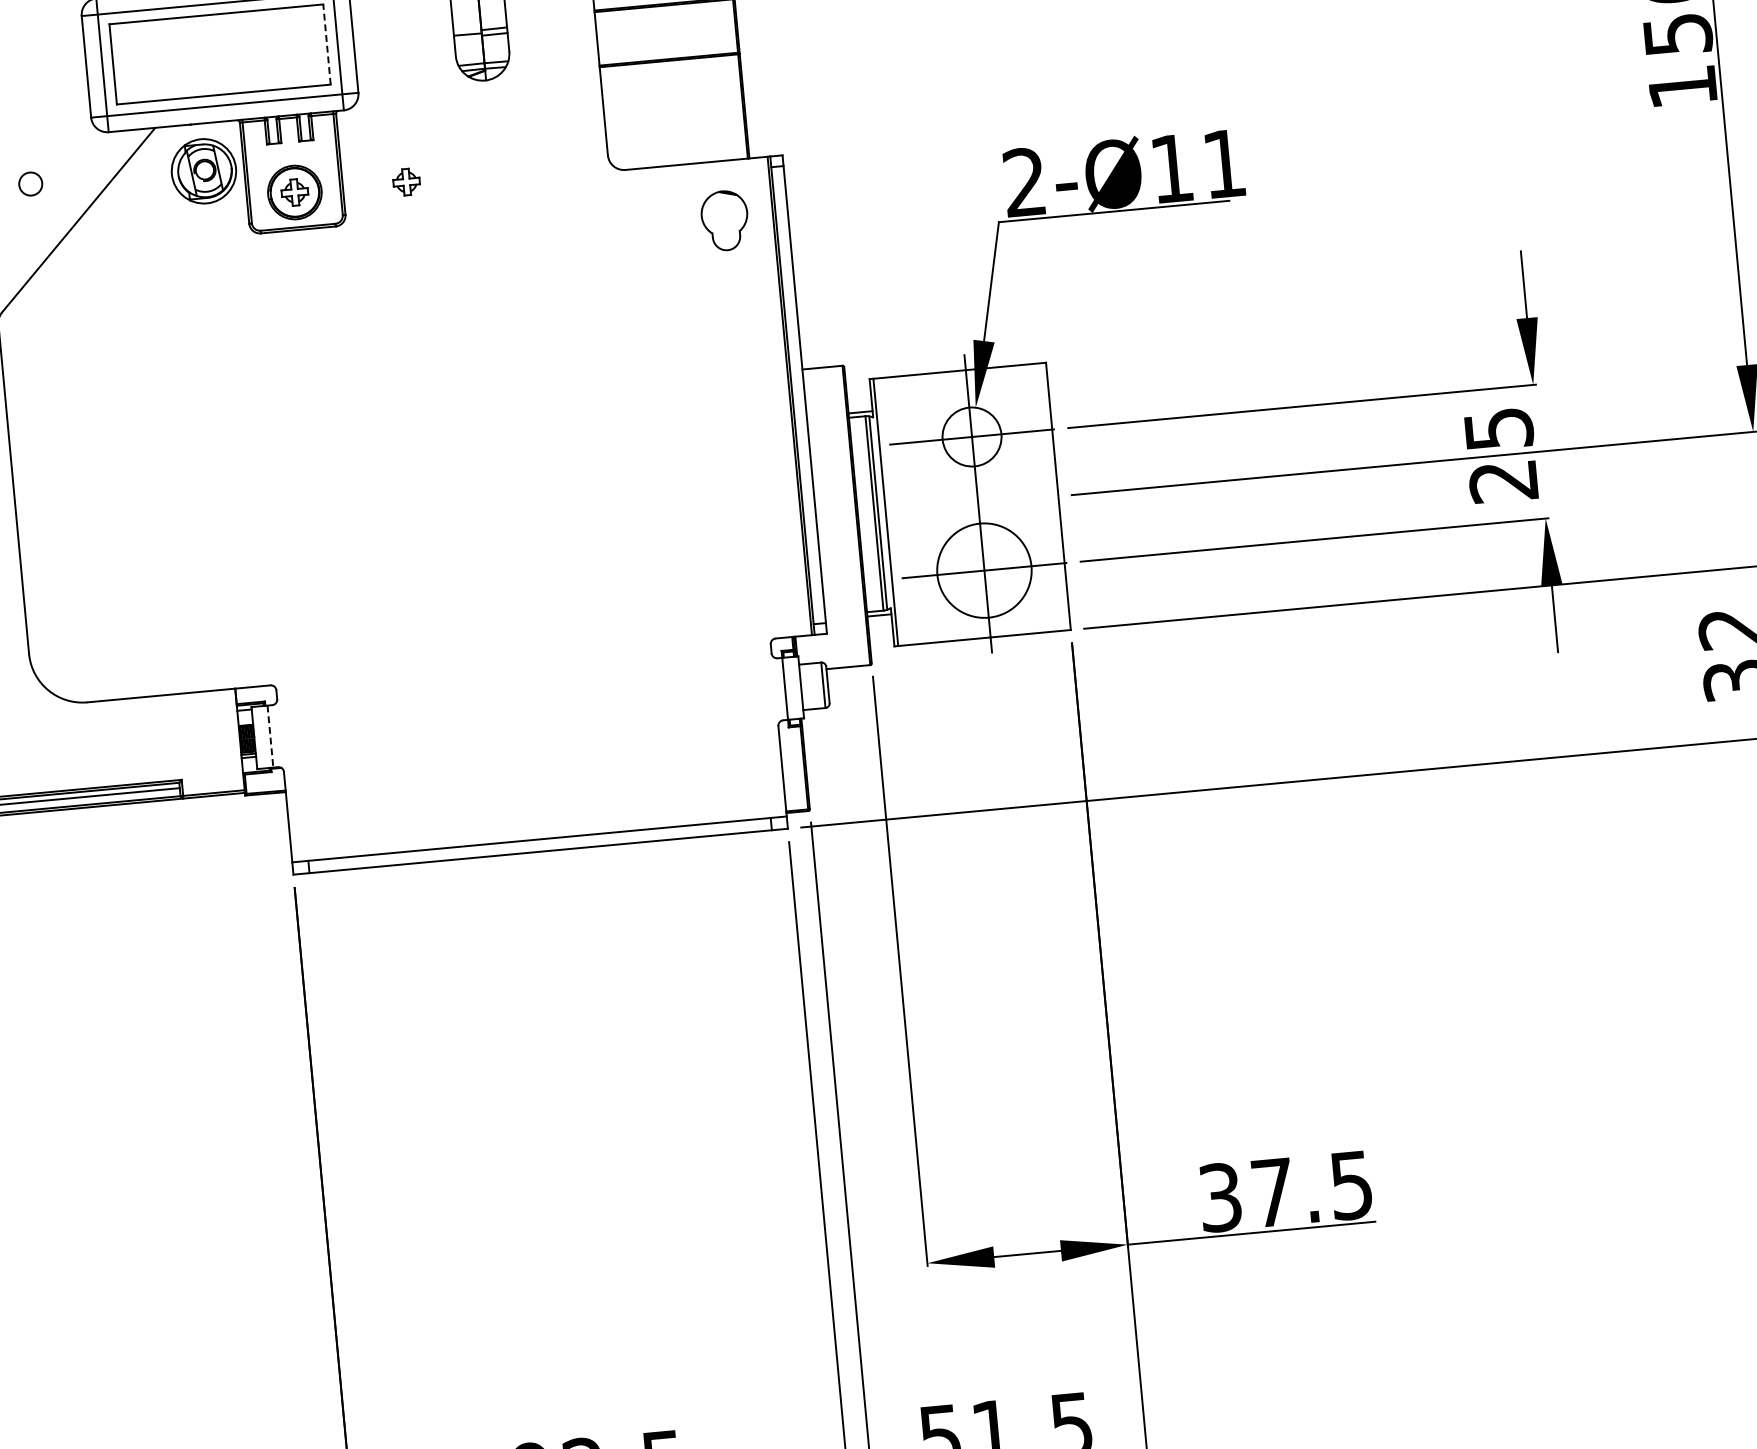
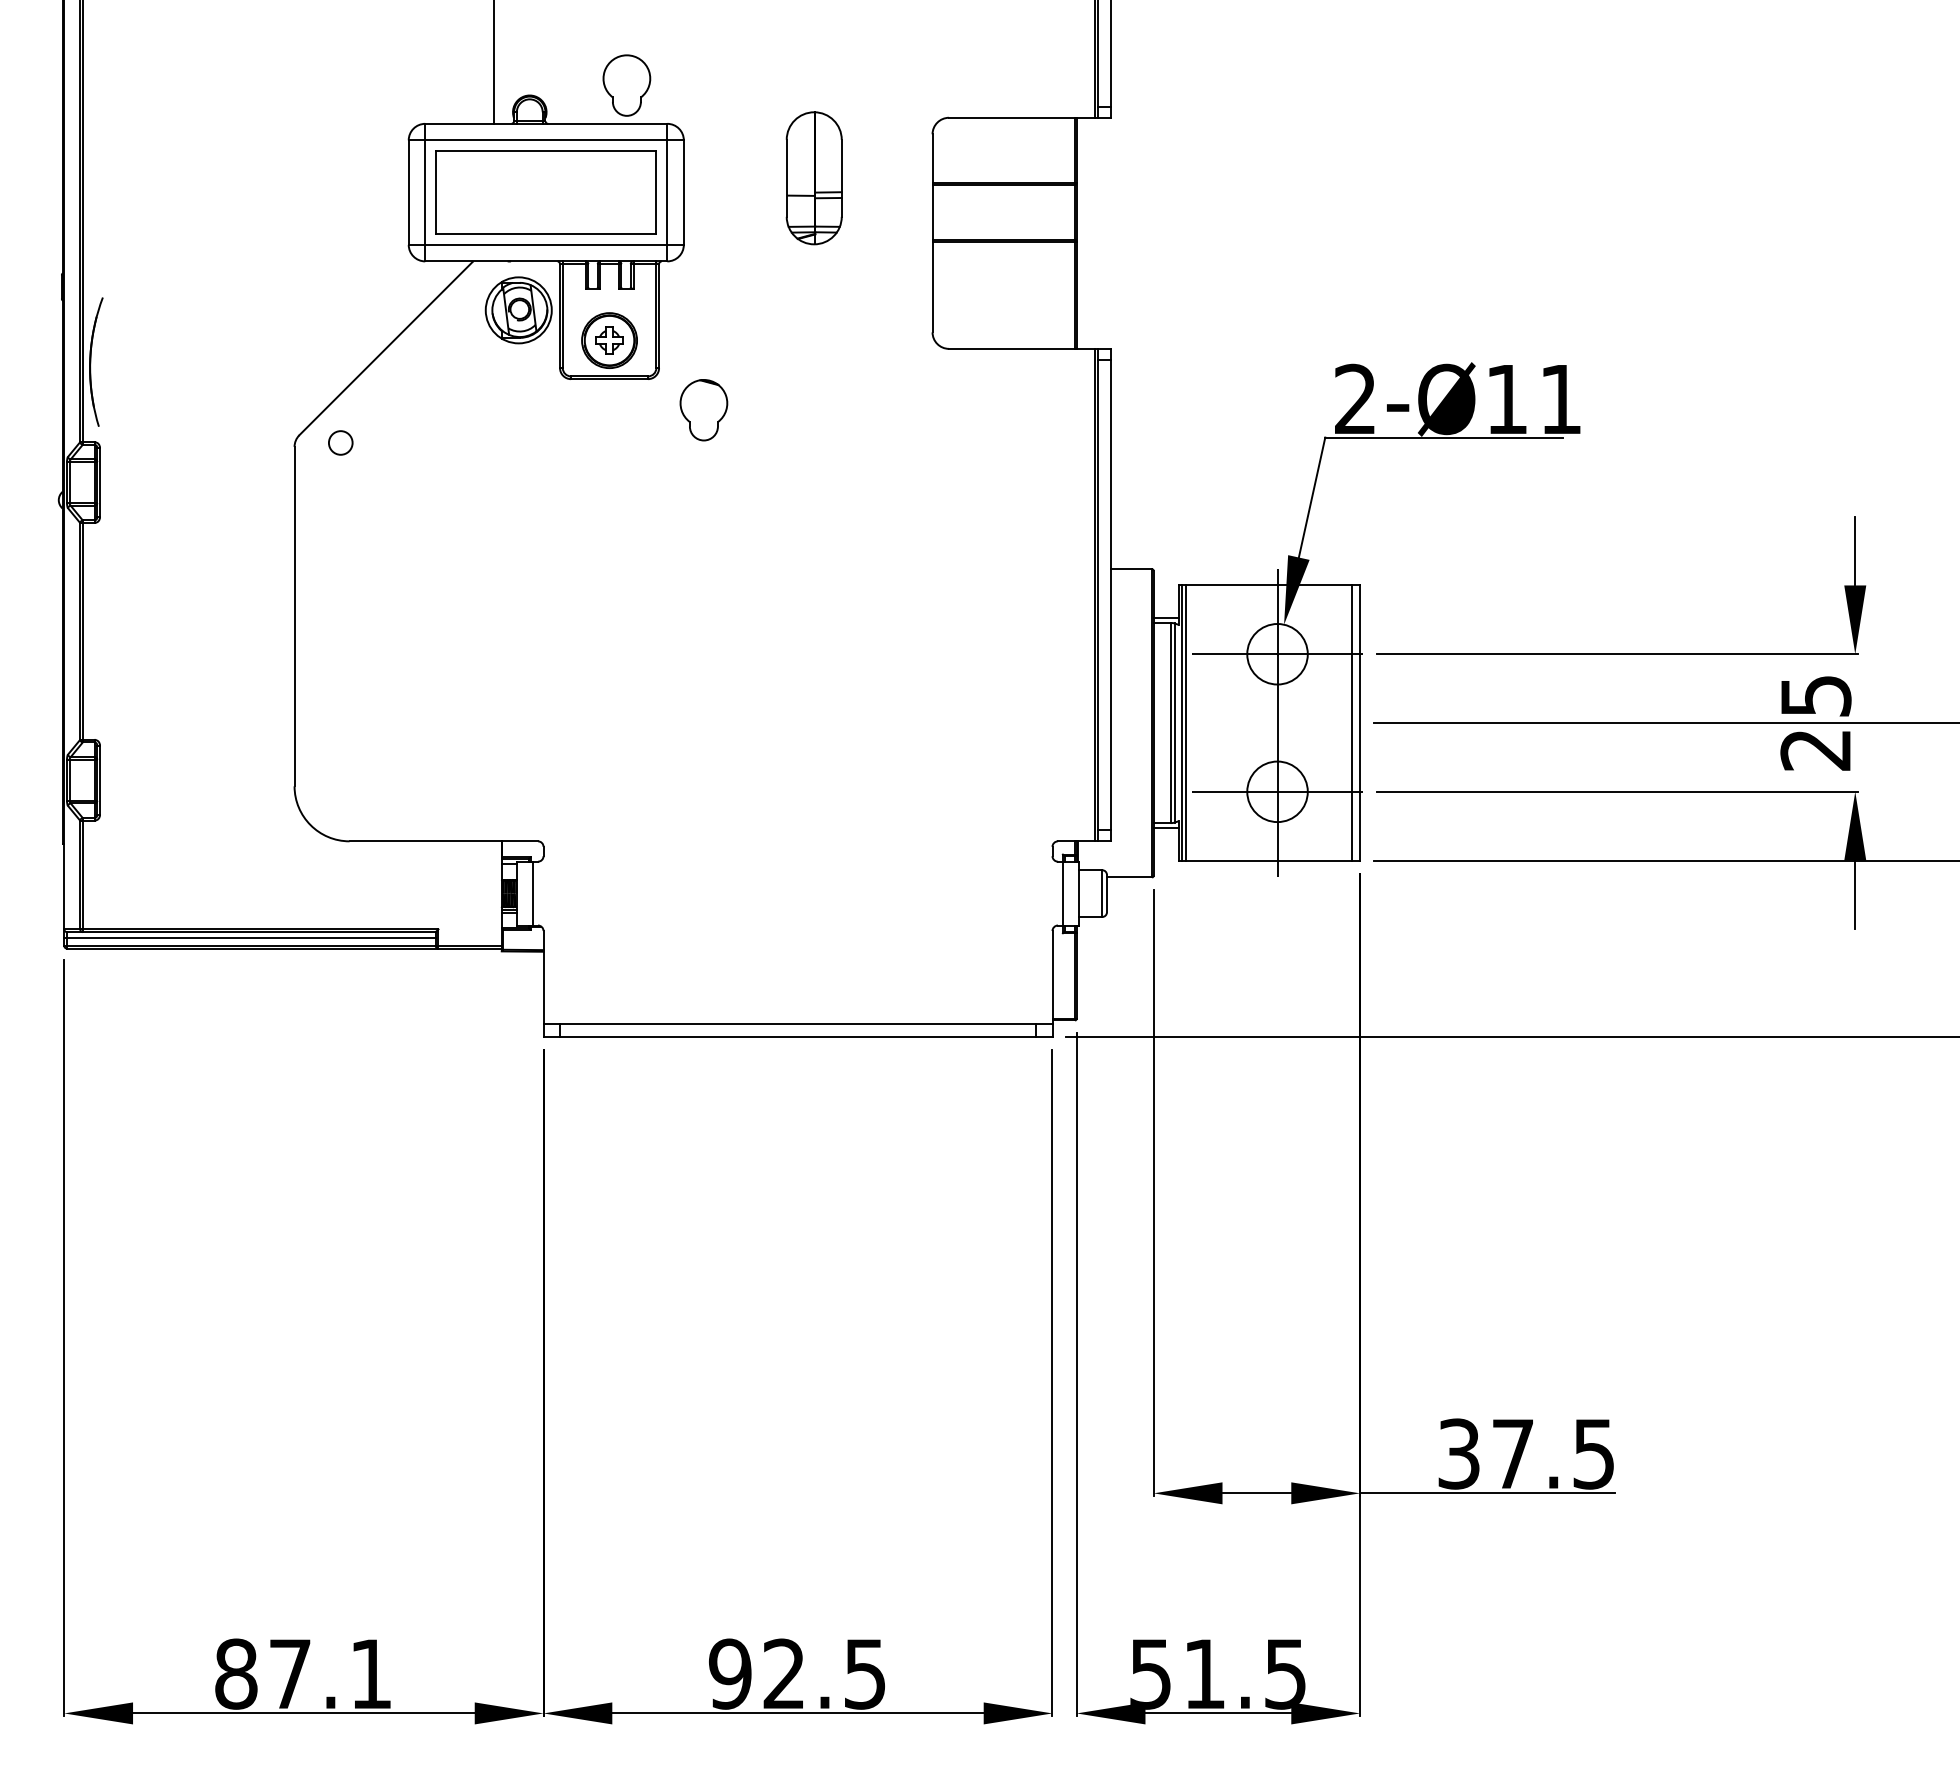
line: (327, 44) -> (656, 192), dashed -> solid
part: (406, 182) -> (724, 340), removed
circle: (30, 183) -> (340, 442), moved
part: (724, 221) -> (703, 410), moved
line: (1050, 496) -> (1351, 722), added
line: (889, 511) -> (1186, 722), added
circle: (984, 570) -> (1277, 791), size x0.62
line: (270, 736) -> (533, 893), dashed -> solid

